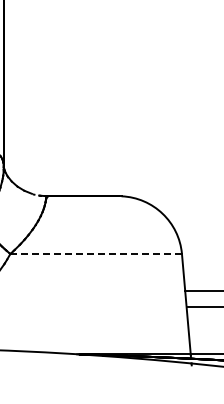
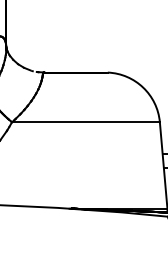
line: (96, 253) -> (86, 121), dashed -> solid

